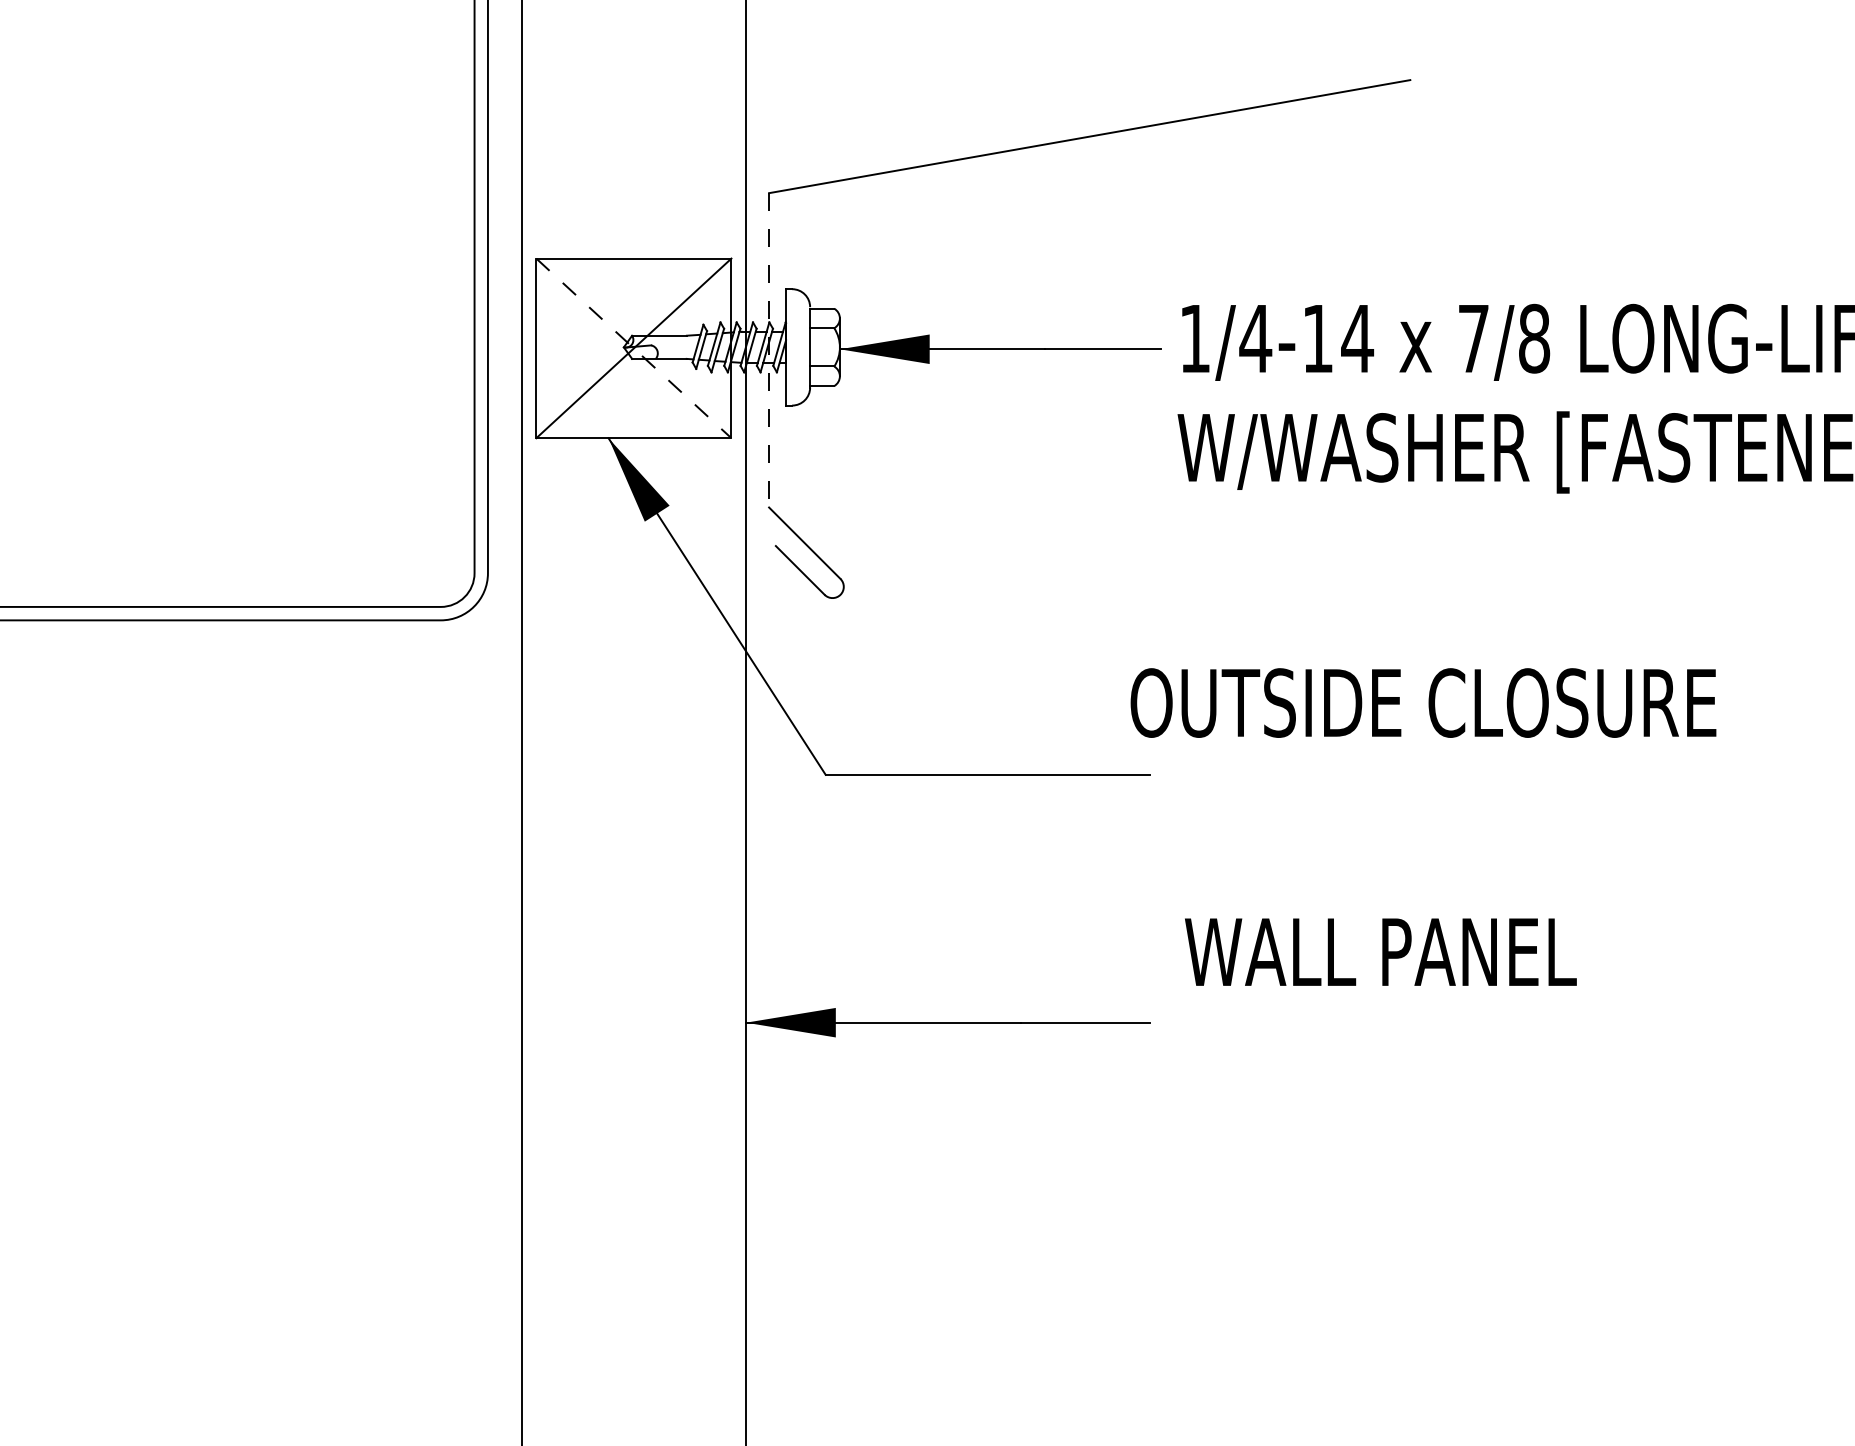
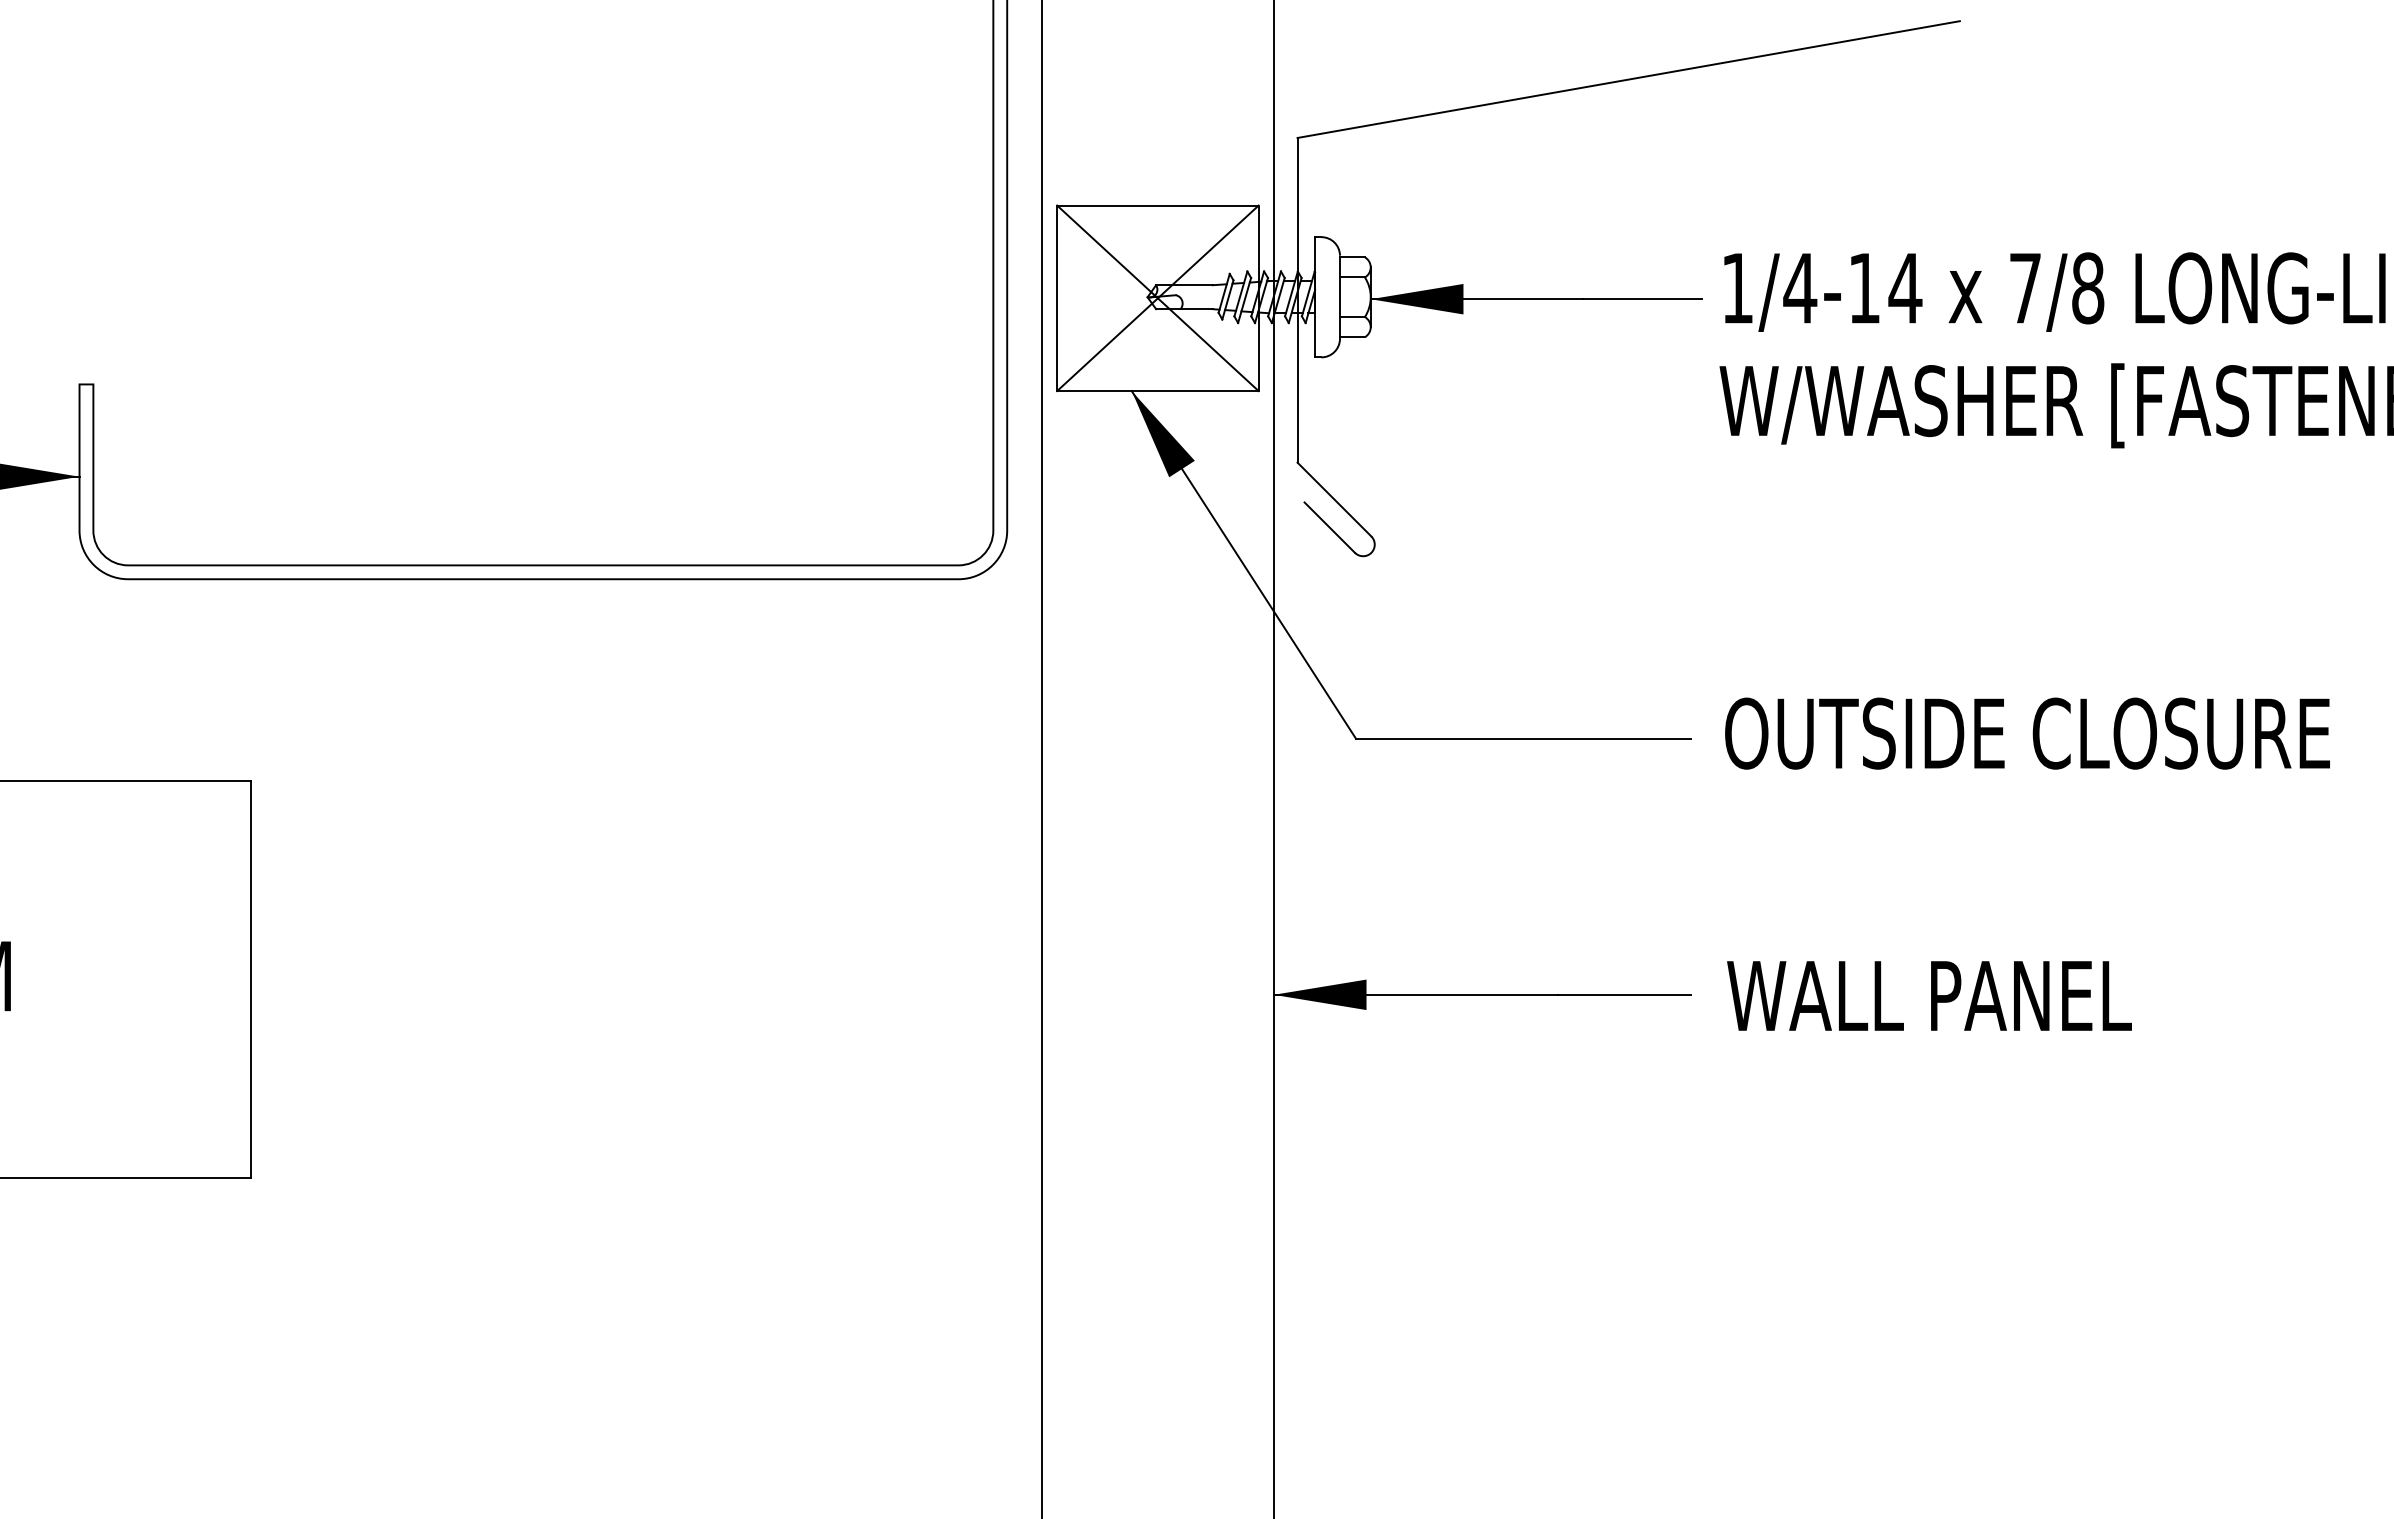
line: (633, 348) -> (1157, 298), dashed -> solid
line: (769, 350) -> (1297, 300), dashed -> solid
text: (1423, 702) -> (2027, 733), moved
text: (1380, 951) -> (1929, 995), moved

